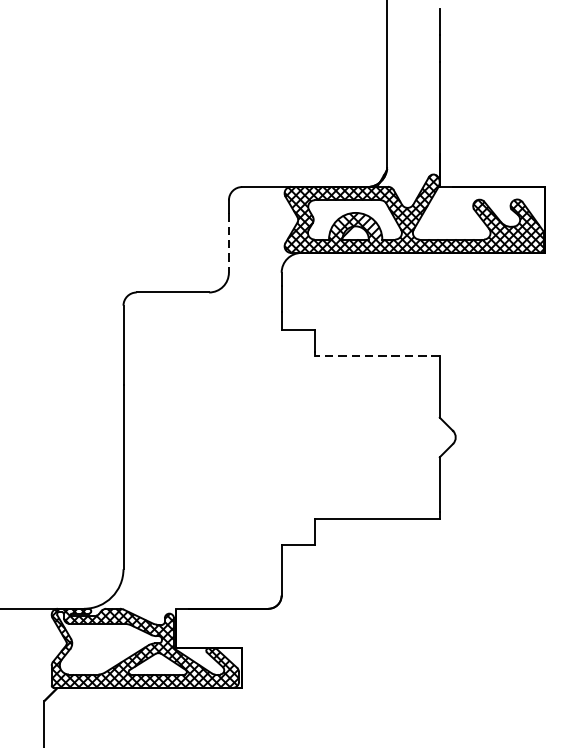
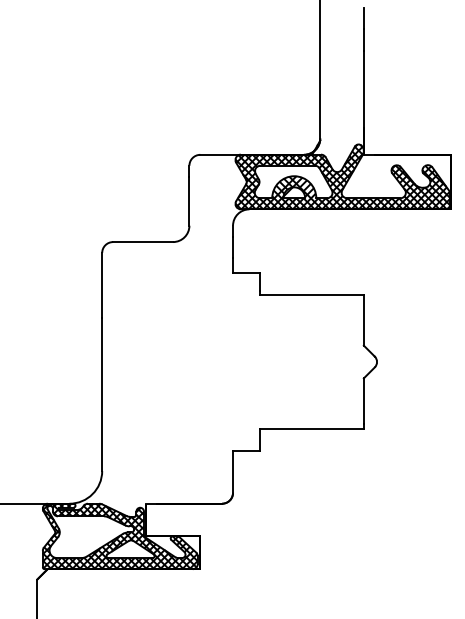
line: (229, 243) -> (189, 201), dashed -> solid
line: (377, 355) -> (312, 294), dashed -> solid

